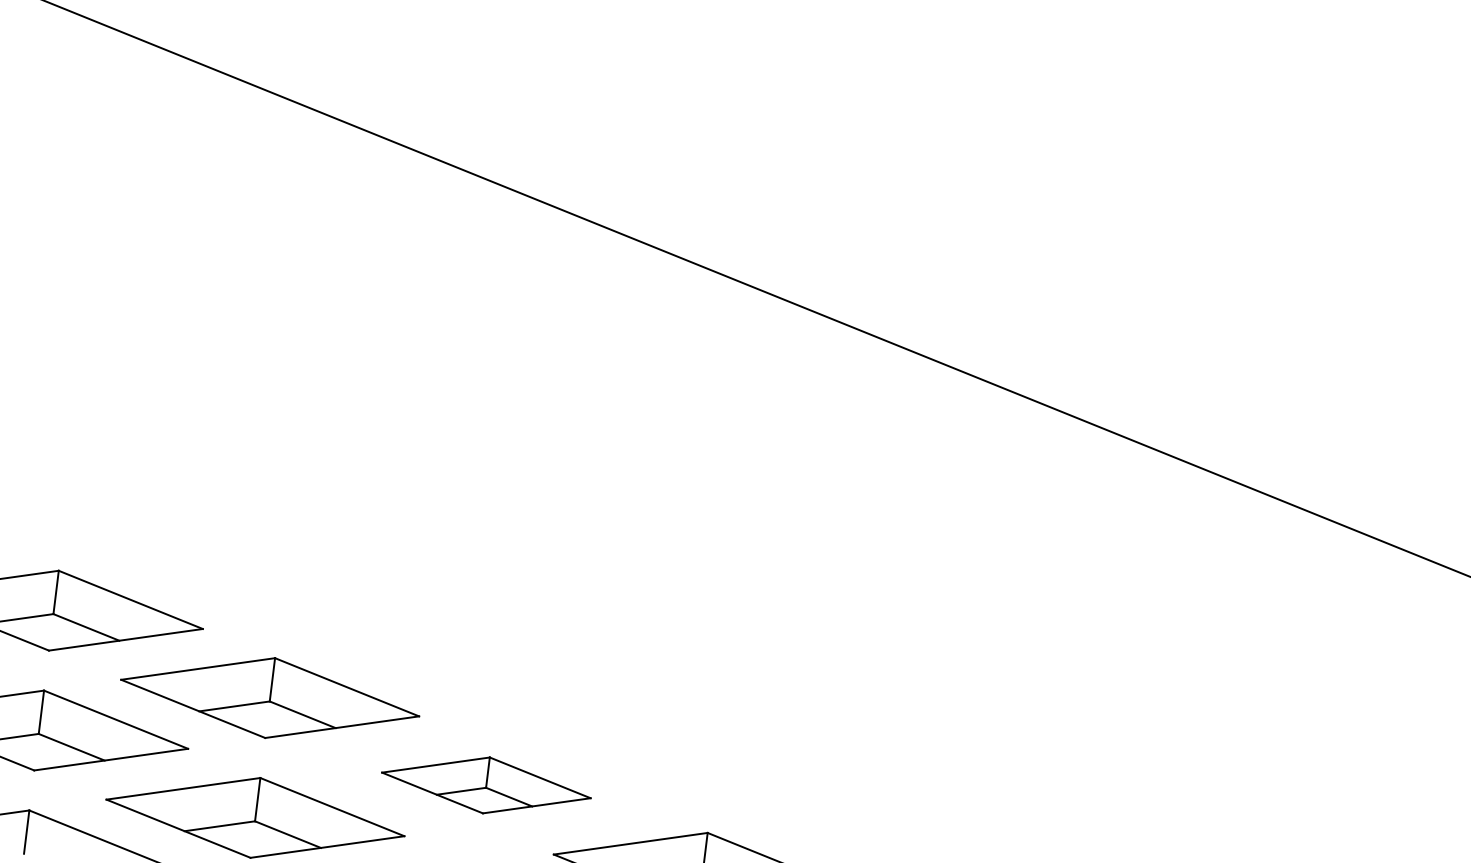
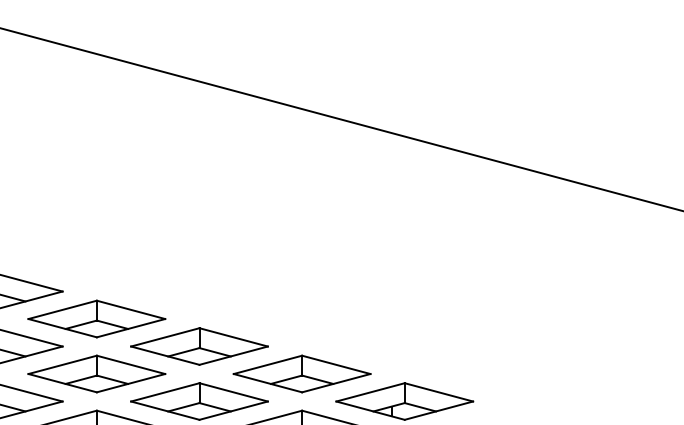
part: (485, 784) -> (301, 373), size x1.43

